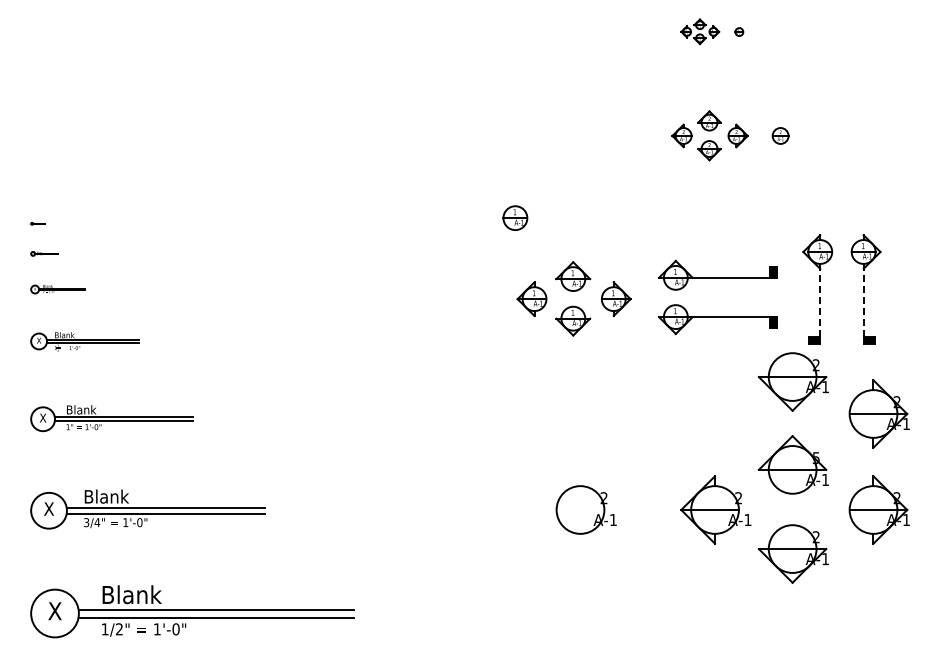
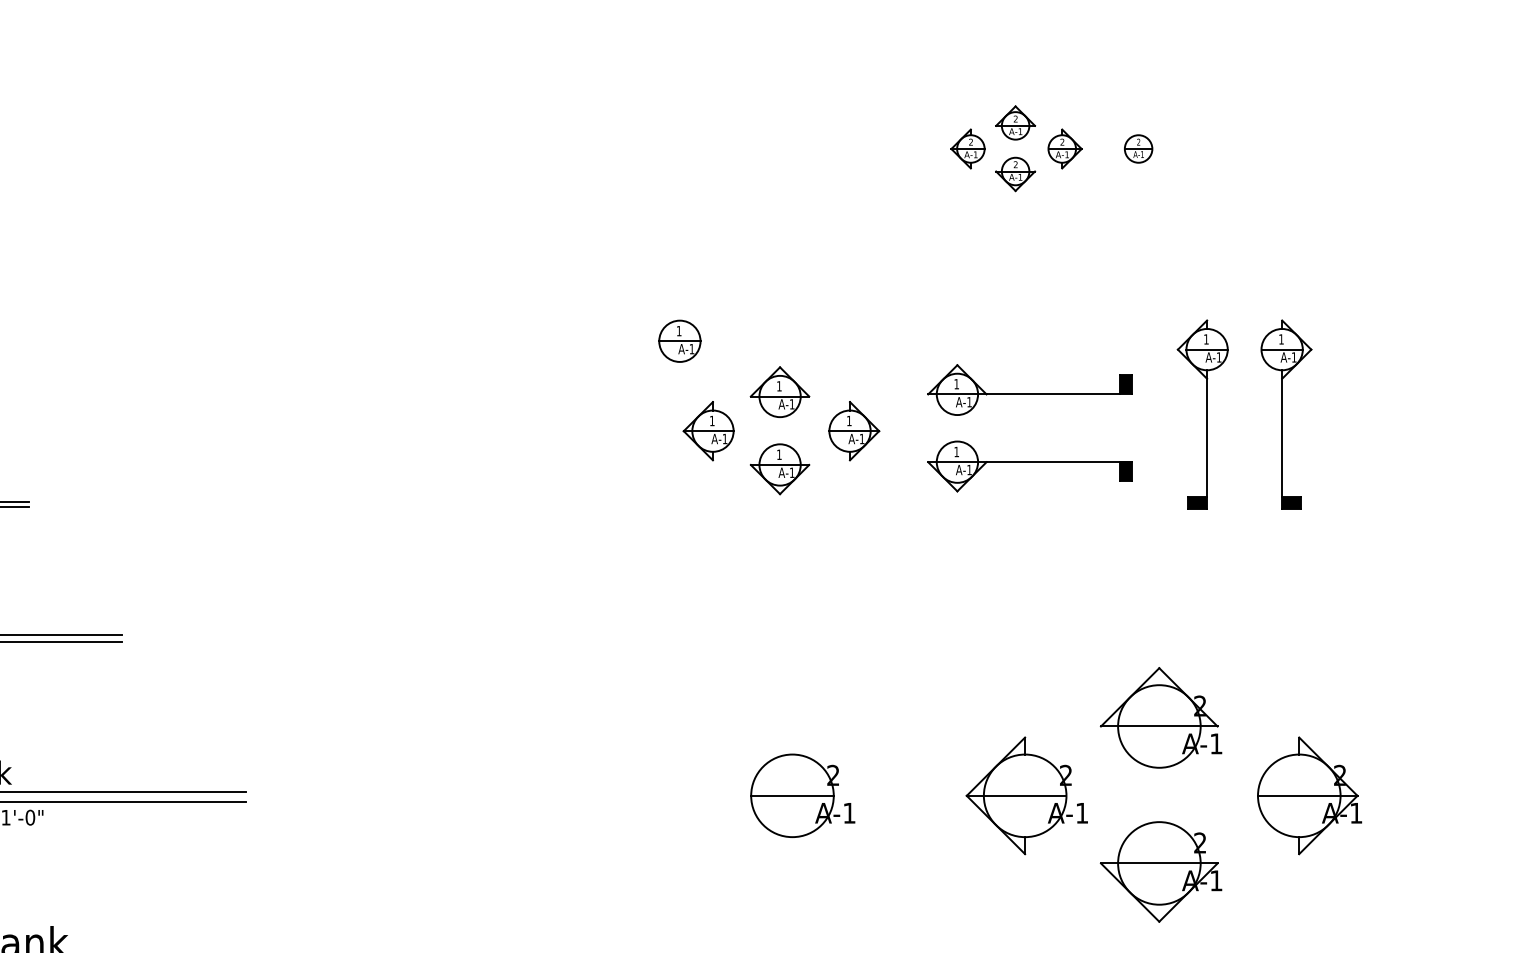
part: (515, 217) -> (680, 340), moved
line: (820, 300) -> (1207, 433), dashed -> solid
line: (863, 300) -> (1281, 433), dashed -> solid
part: (792, 381) -> (1159, 573), removed
part: (878, 413) -> (1307, 628), removed
text: (815, 458) -> (1198, 706), 5 -> 2
line: (580, 510) -> (792, 796), added

